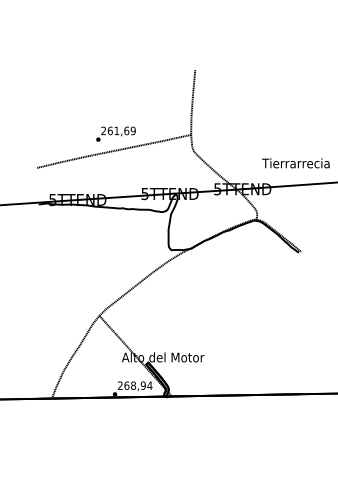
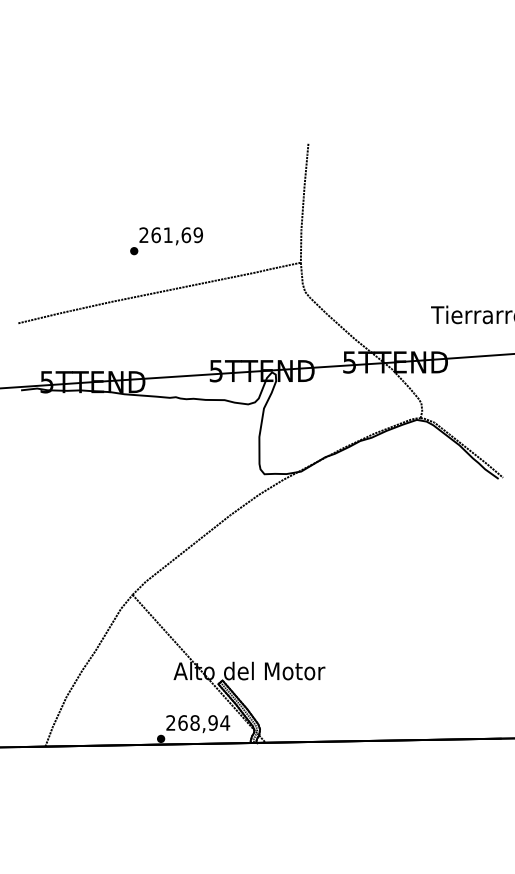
text: (115, 133) -> (165, 239), moved

